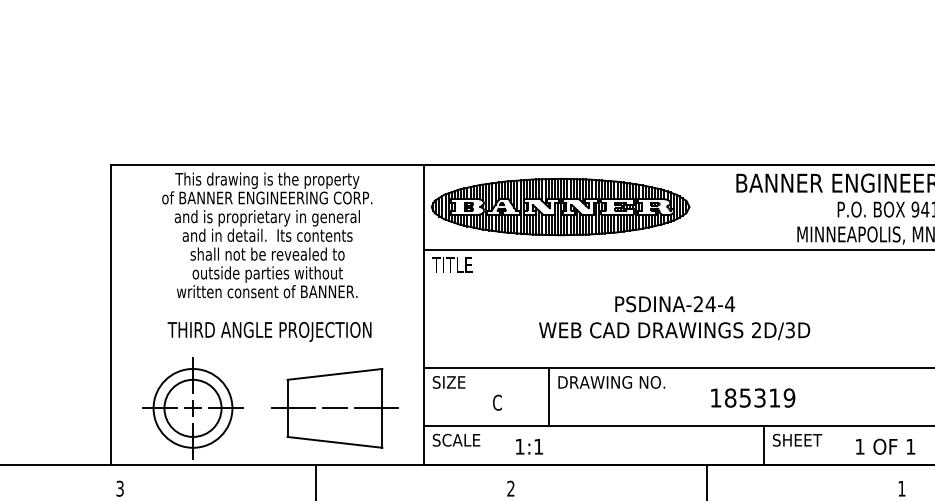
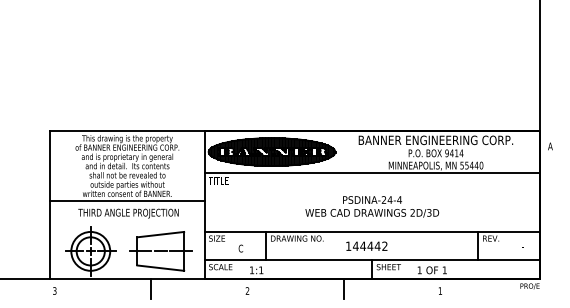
line: (267, 305) -> (127, 200), added
text: (675, 317) -> (372, 206), moved
text: (760, 398) -> (370, 246), 185319 -> 144442

